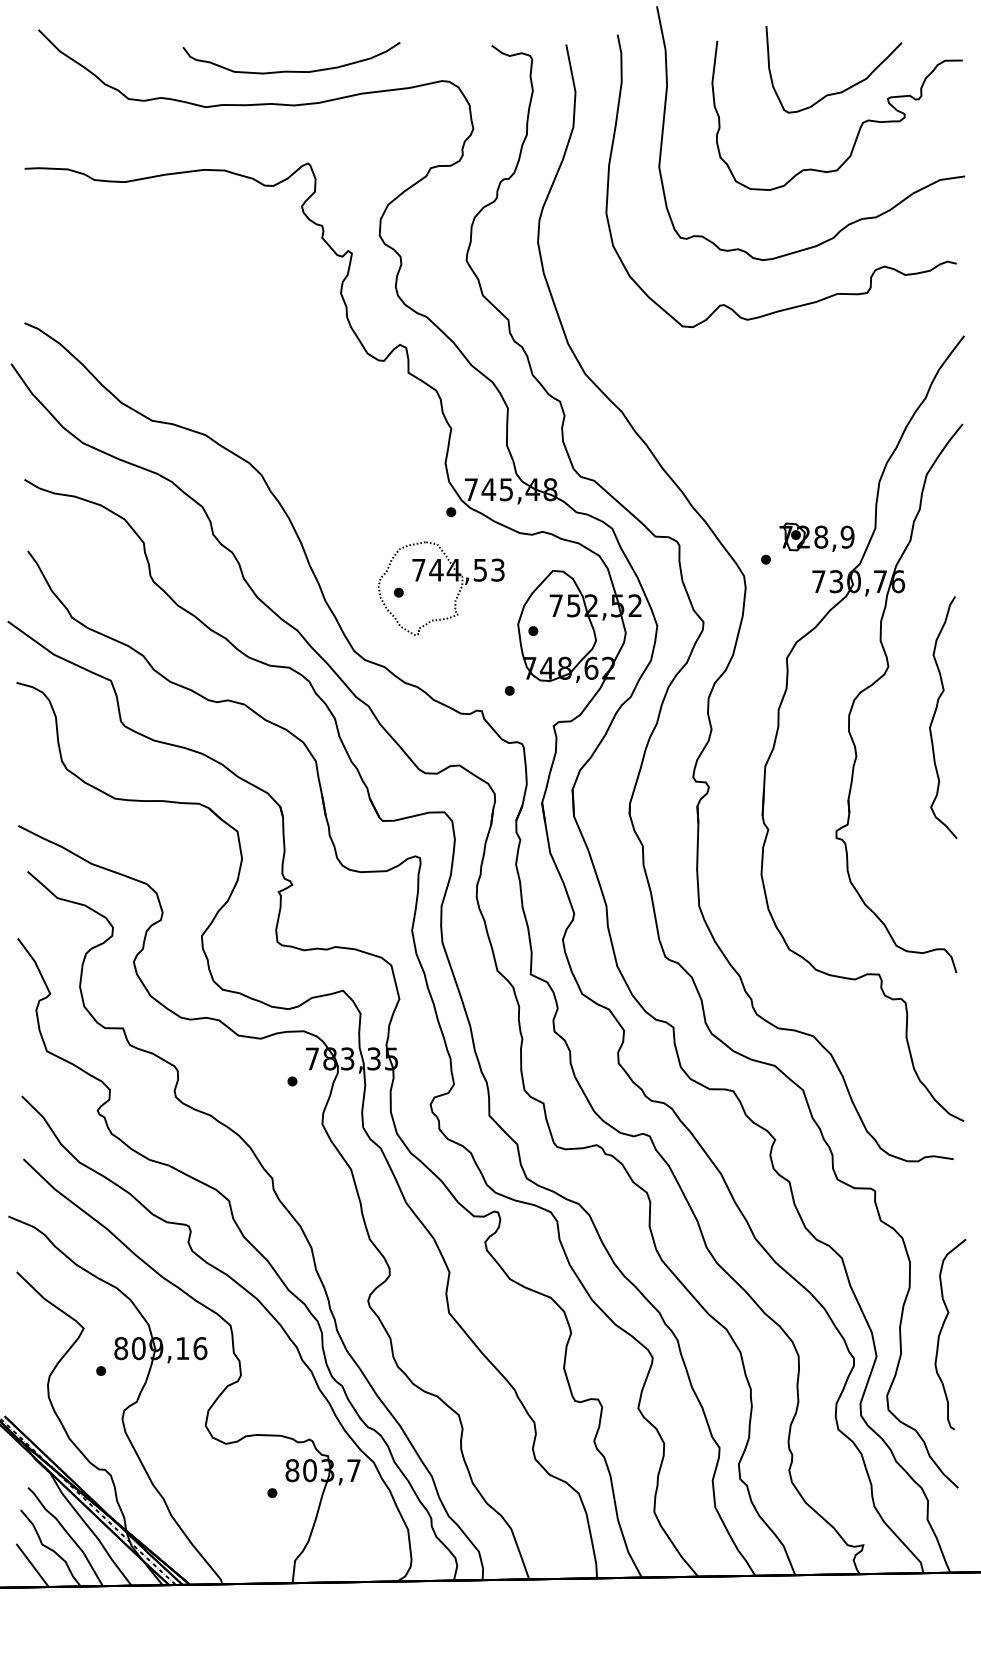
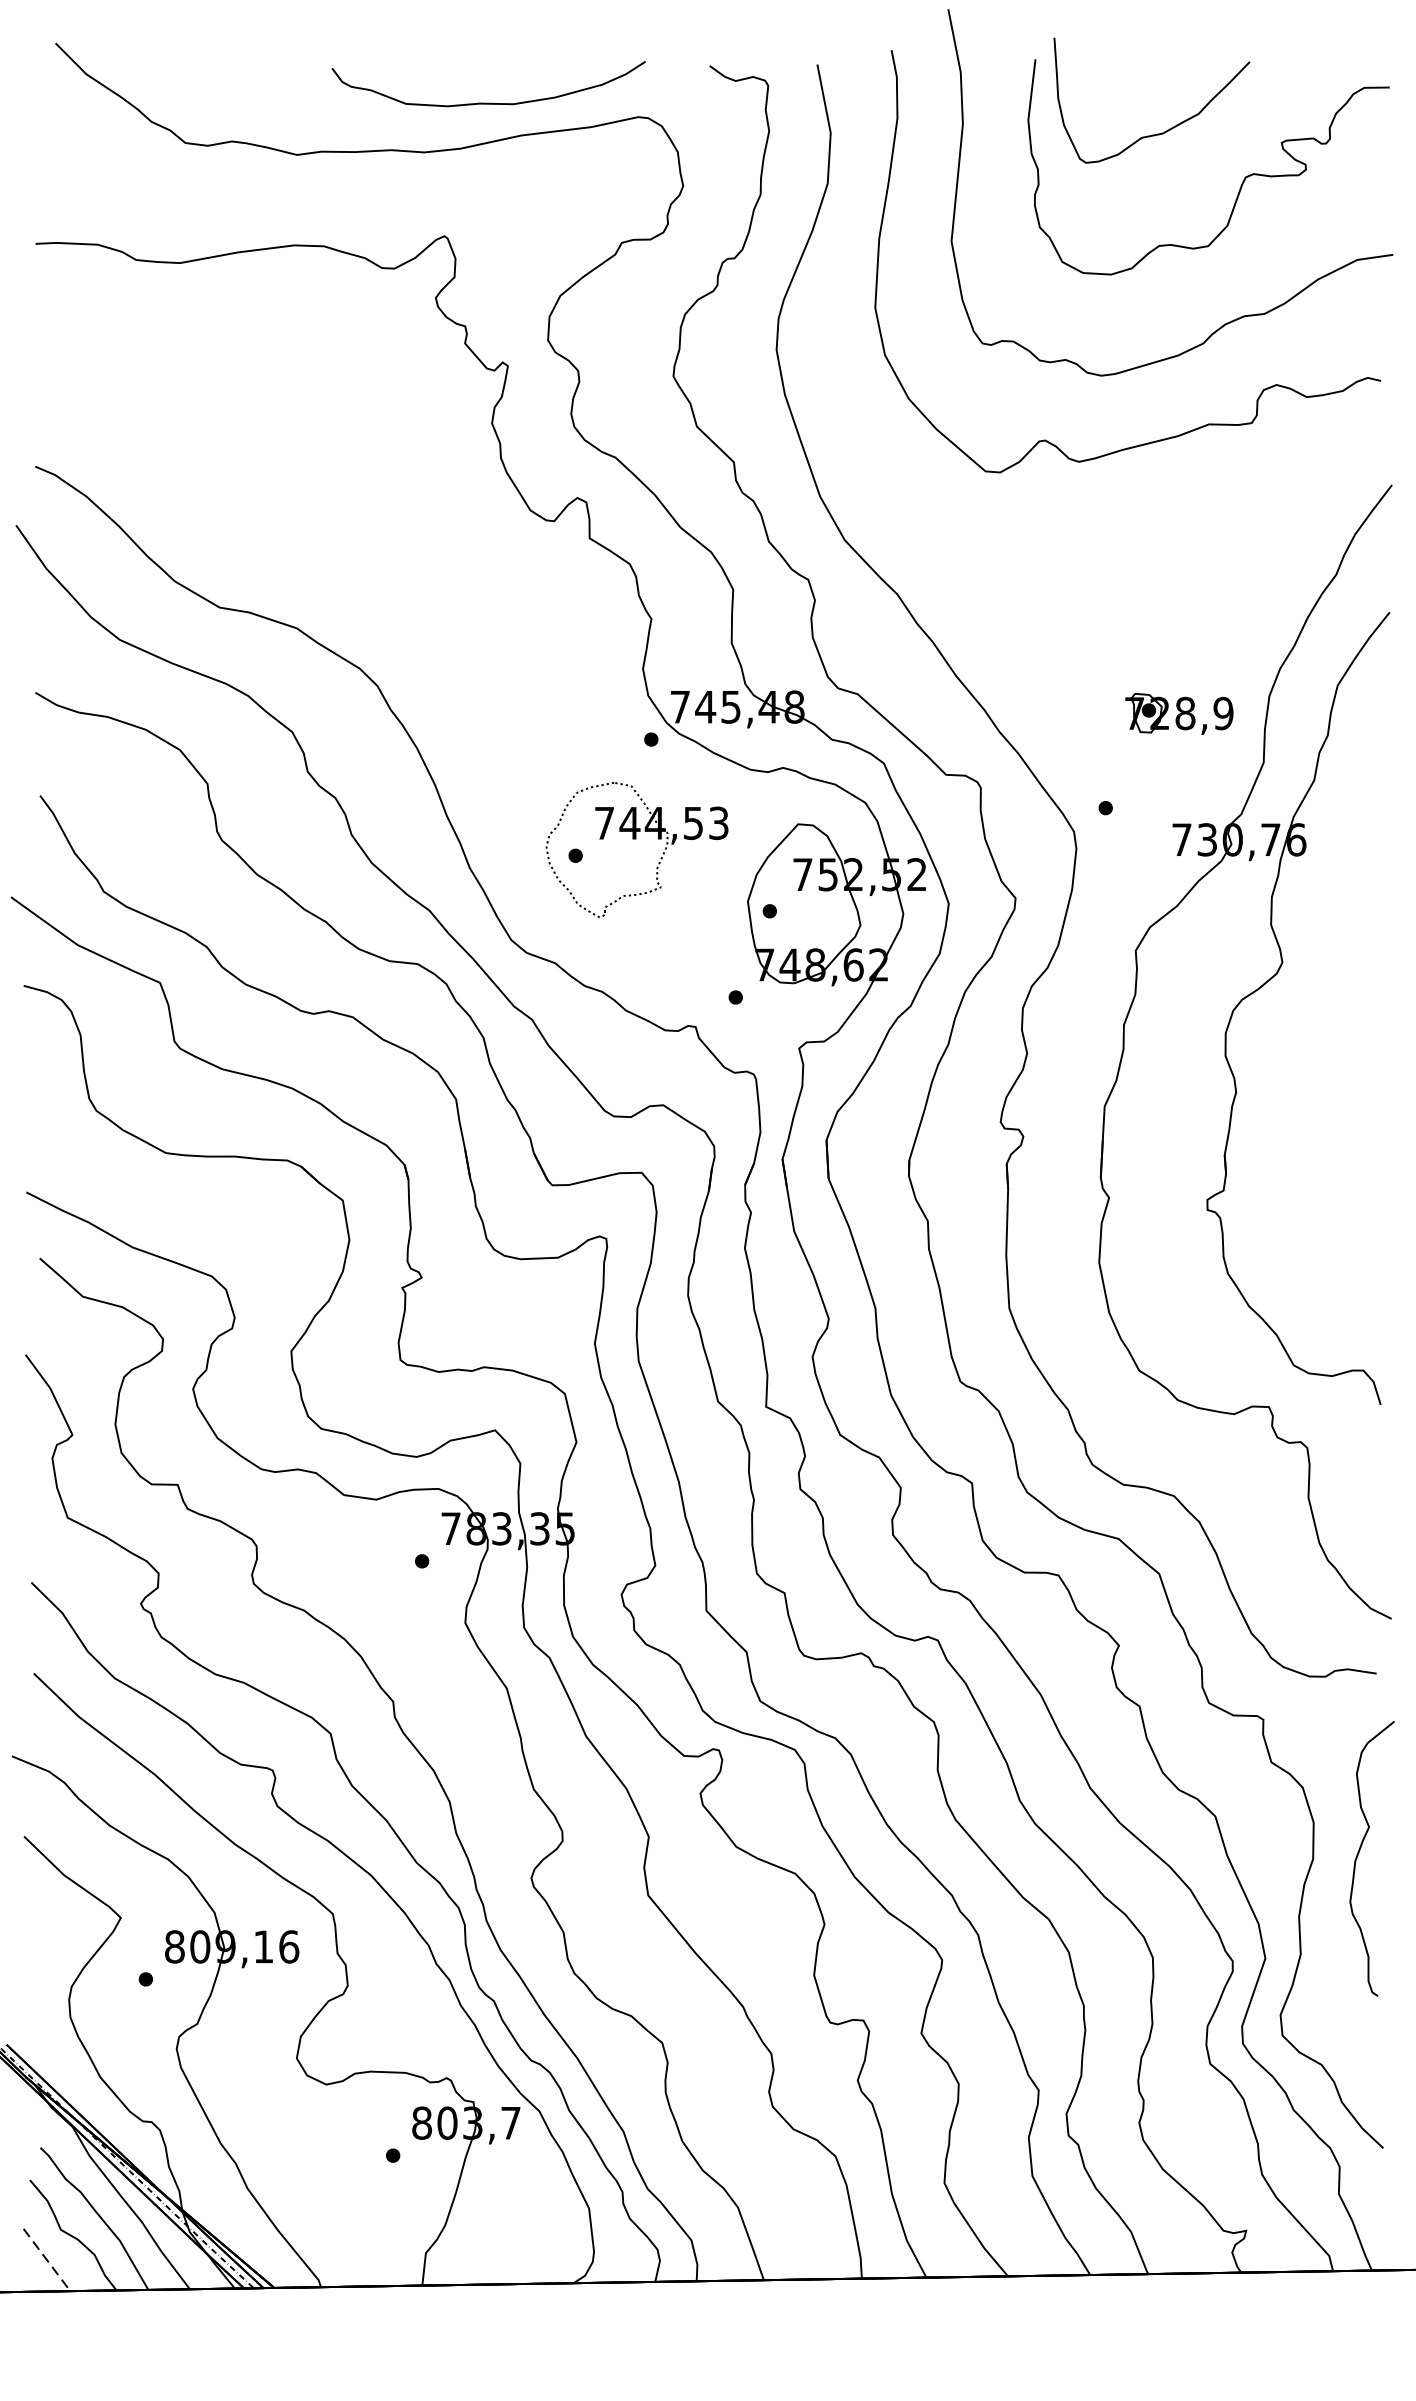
curve: (291, 70) -> (488, 101), moved
curve: (839, 91) -> (1159, 132), moved
part: (816, 536) -> (1178, 712), moved
curve: (935, 714) -> (1350, 1031), removed
curve: (941, 1332) -> (1359, 1855), moved
line: (32, 1565) -> (46, 2260), solid -> dashed

